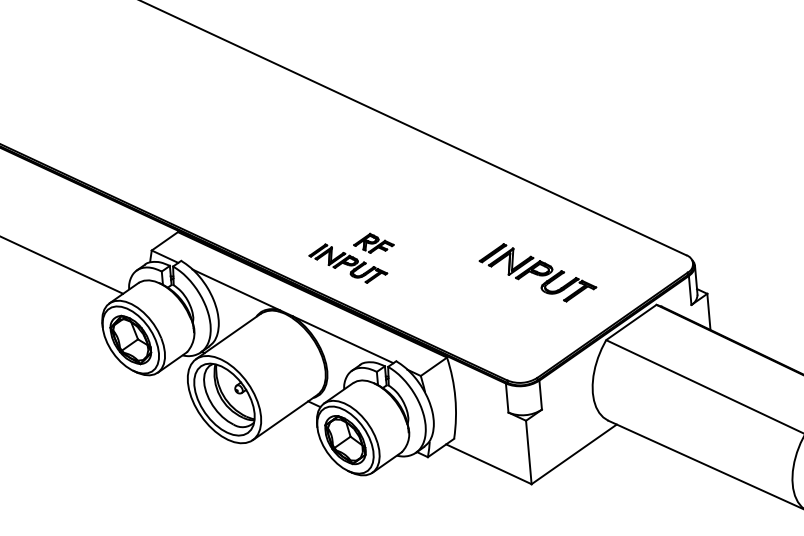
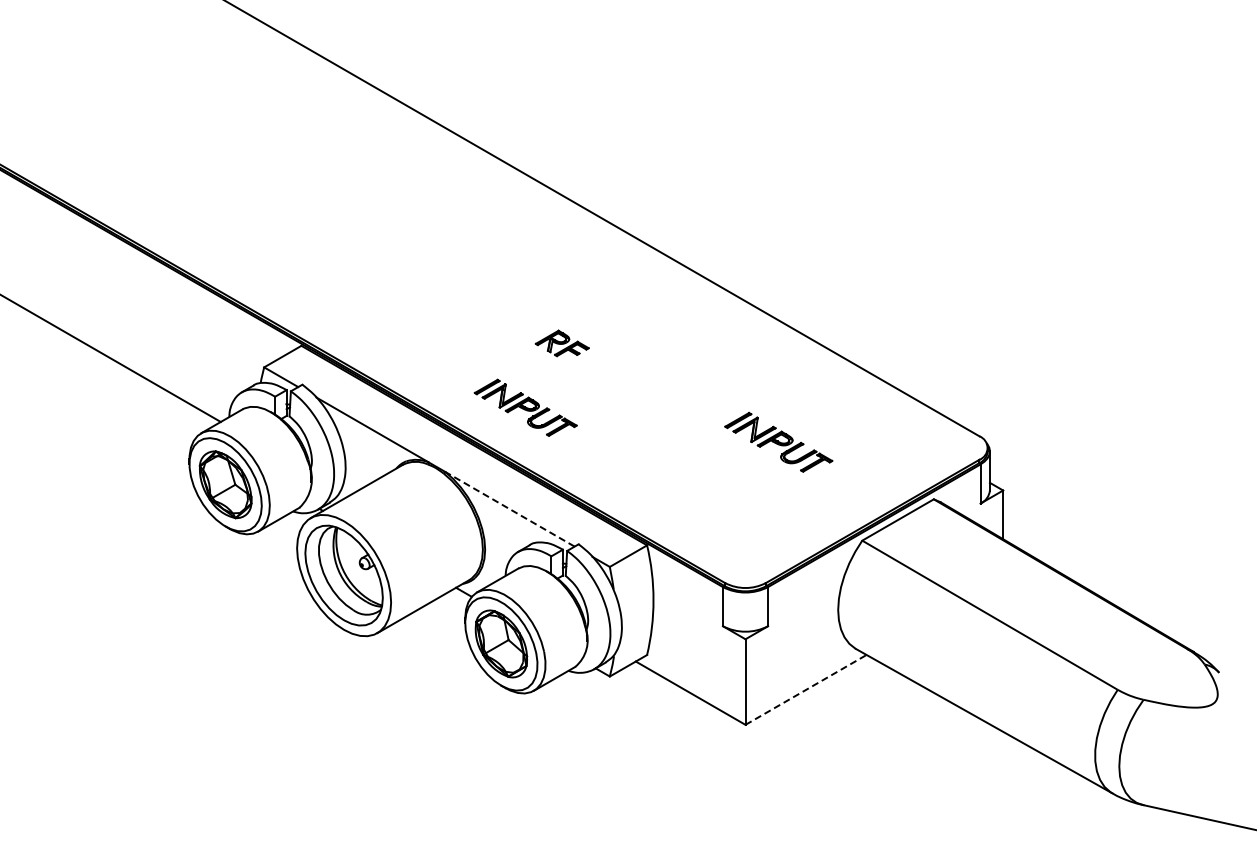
part: (373, 243) -> (561, 343), moved
part: (537, 272) -> (778, 442), size x0.7
line: (342, 339) -> (509, 509), solid -> dashed
line: (574, 454) -> (806, 689), solid -> dashed

